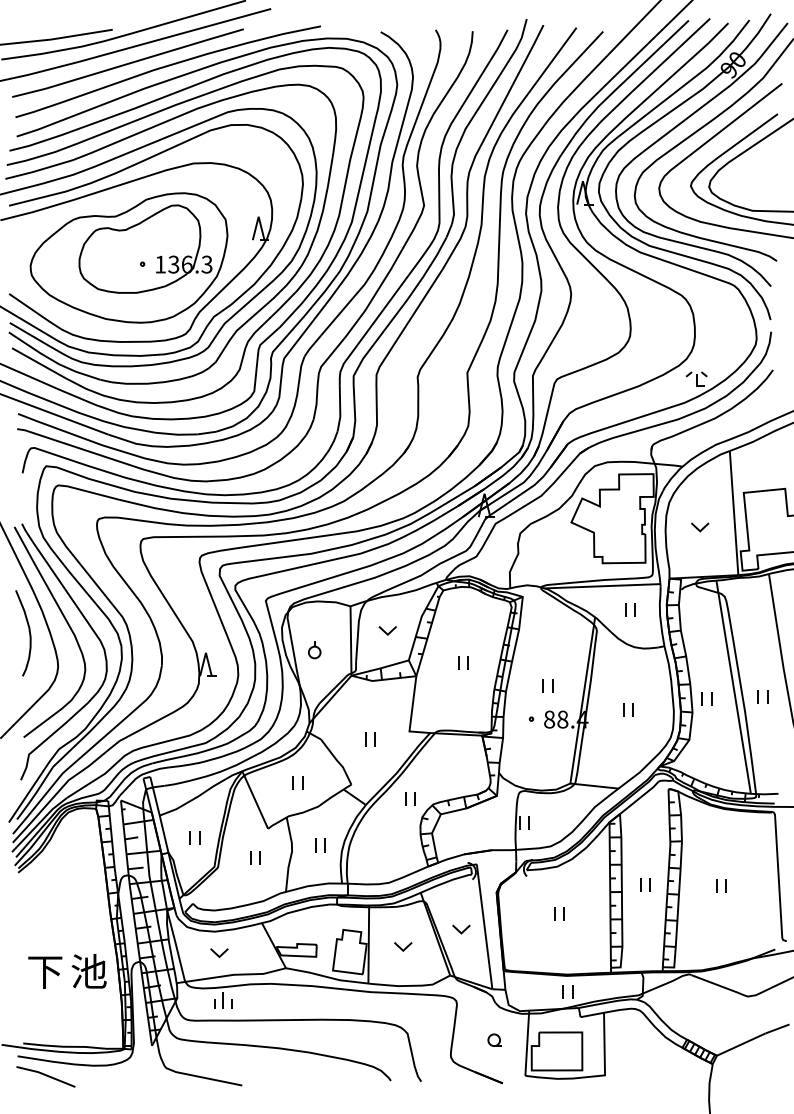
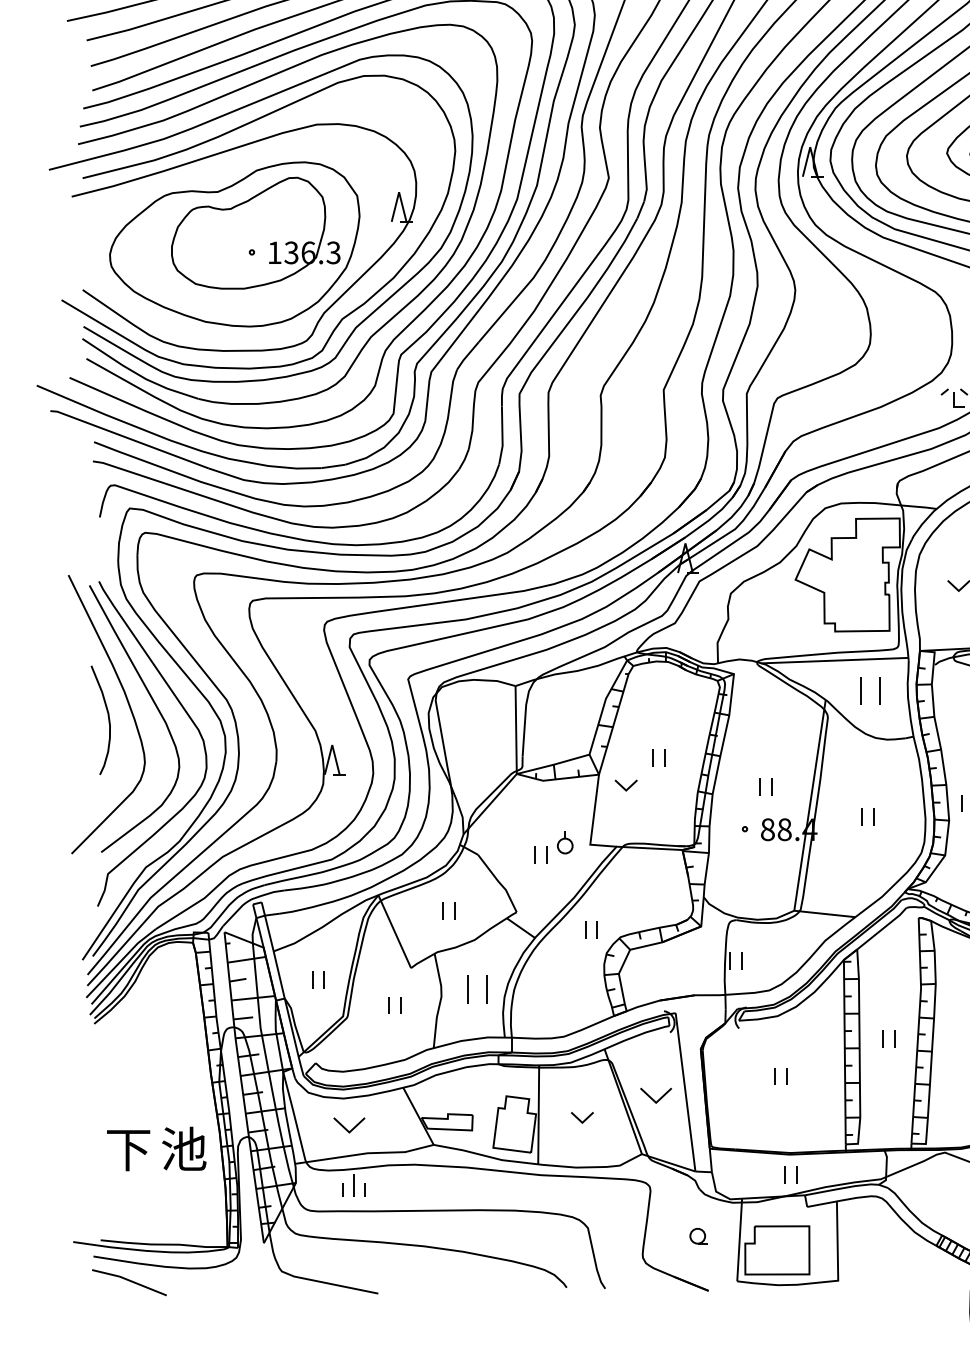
part: (630, 609) -> (870, 690), size x1.6
part: (387, 630) -> (625, 785), moved
part: (314, 650) -> (564, 843), moved
part: (320, 845) -> (477, 989), size x1.6
part: (461, 929) -> (656, 1095), size x1.4
part: (219, 953) -> (349, 1126), size x1.4

